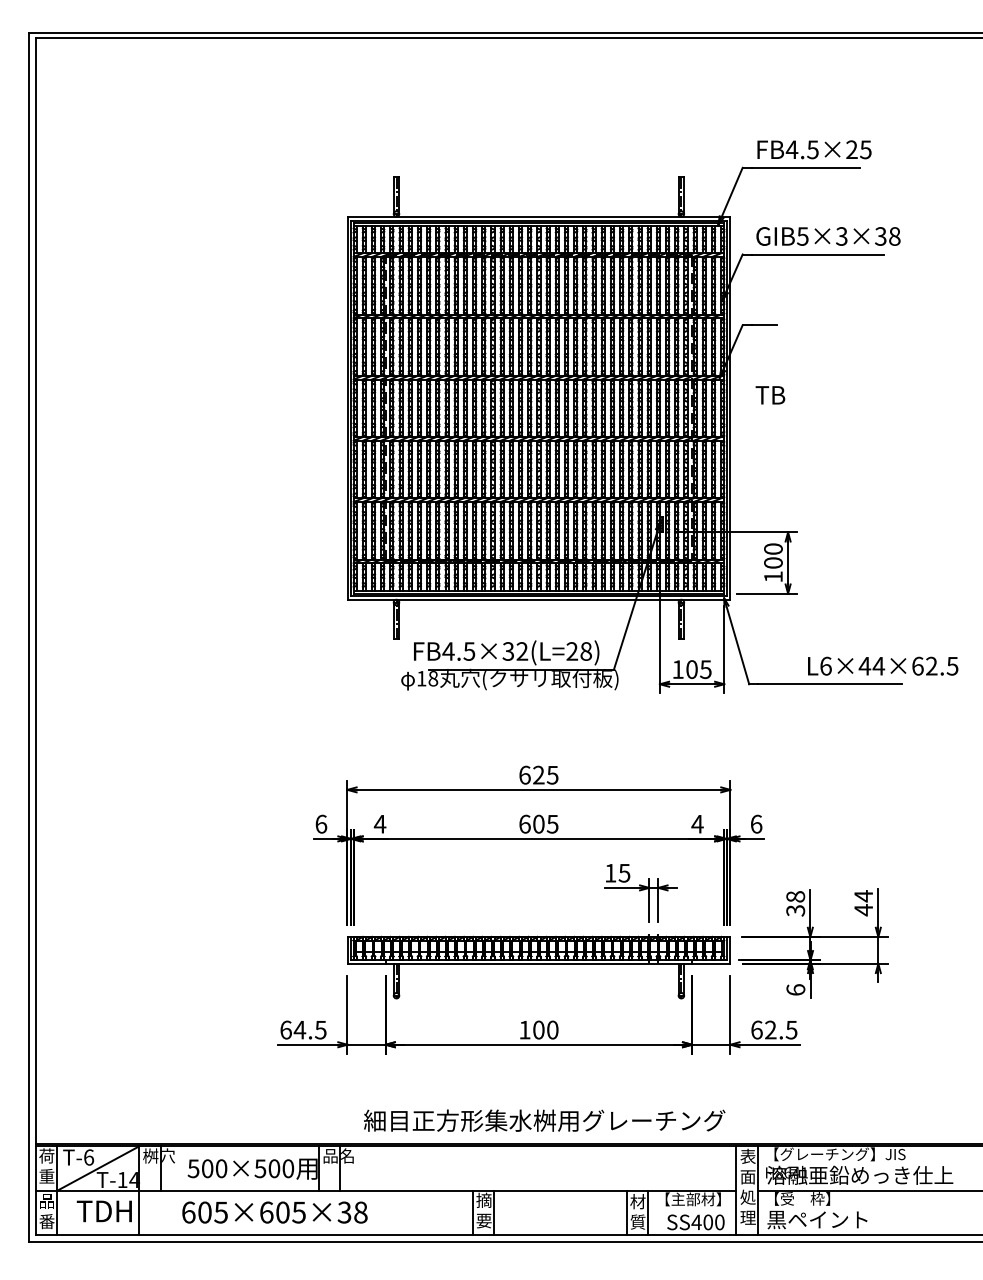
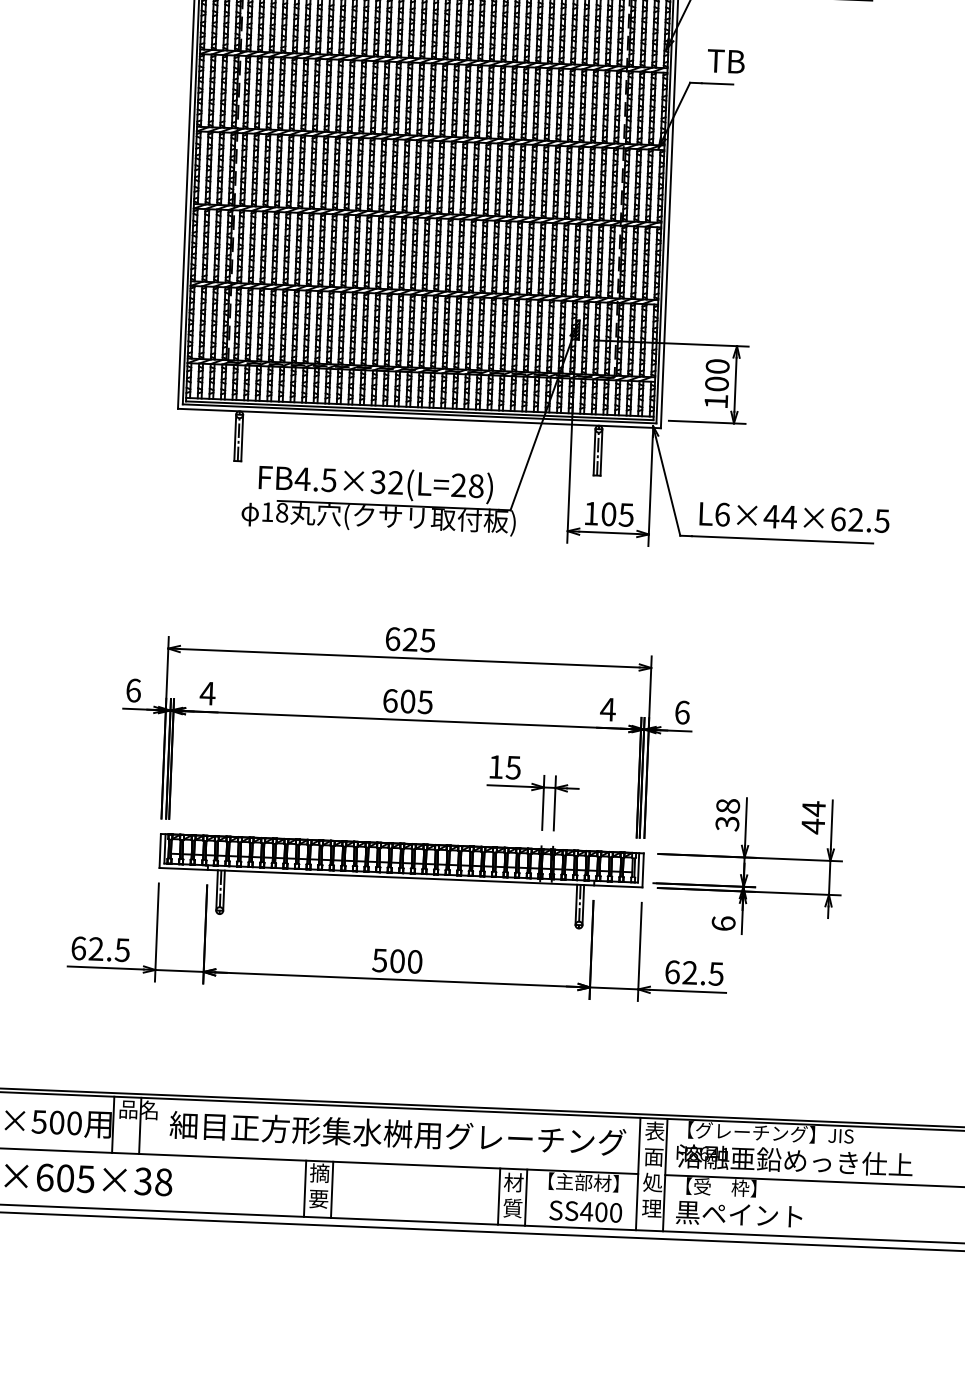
text: (770, 395) -> (726, 61), moved
text: (883, 665) -> (795, 516), moved
text: (299, 1029) -> (95, 948), 64.5 -> 62.5
text: (524, 1030) -> (379, 960), 100 -> 500
text: (544, 1120) -> (397, 1133), moved

